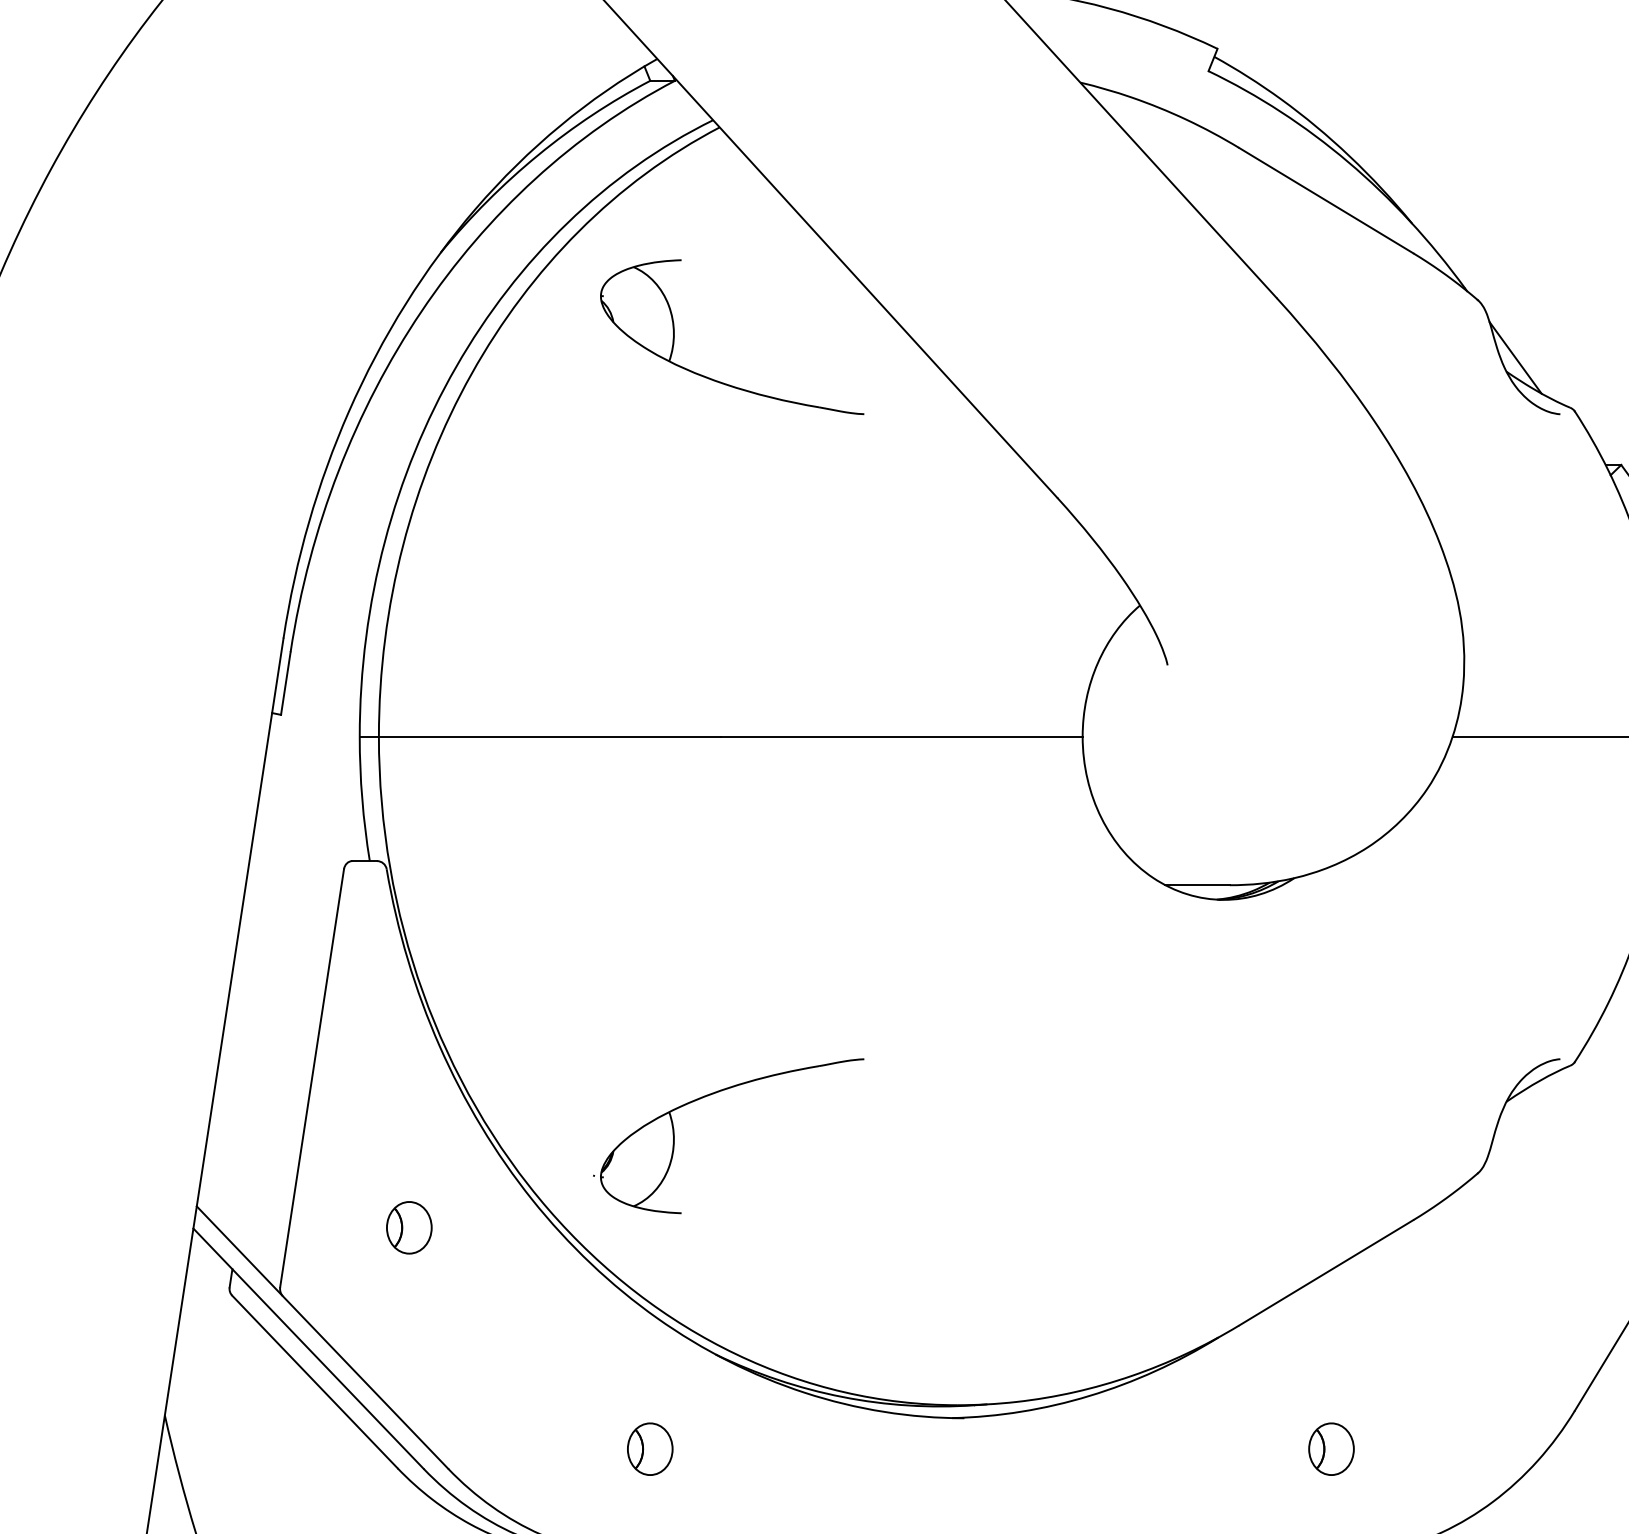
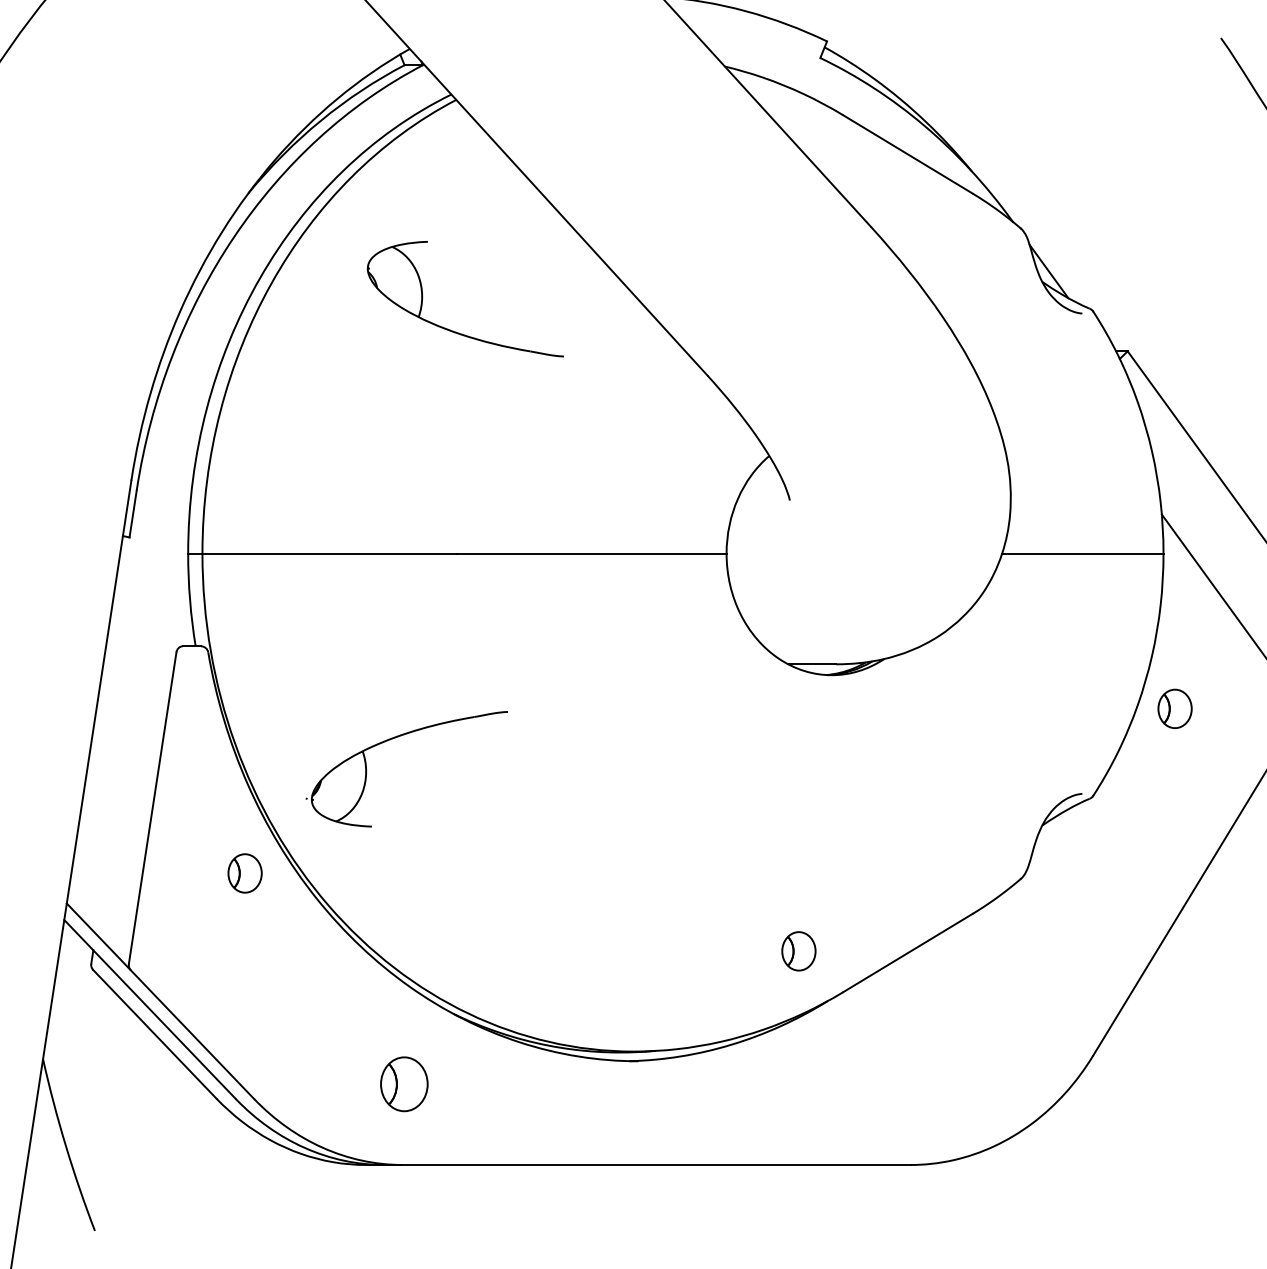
part: (715, 379) -> (453, 330), moved
part: (713, 1094) -> (395, 738), moved
part: (408, 1227) -> (244, 873), moved
part: (650, 1449) -> (404, 1084), size x1.4
part: (1330, 1449) -> (798, 951), moved

